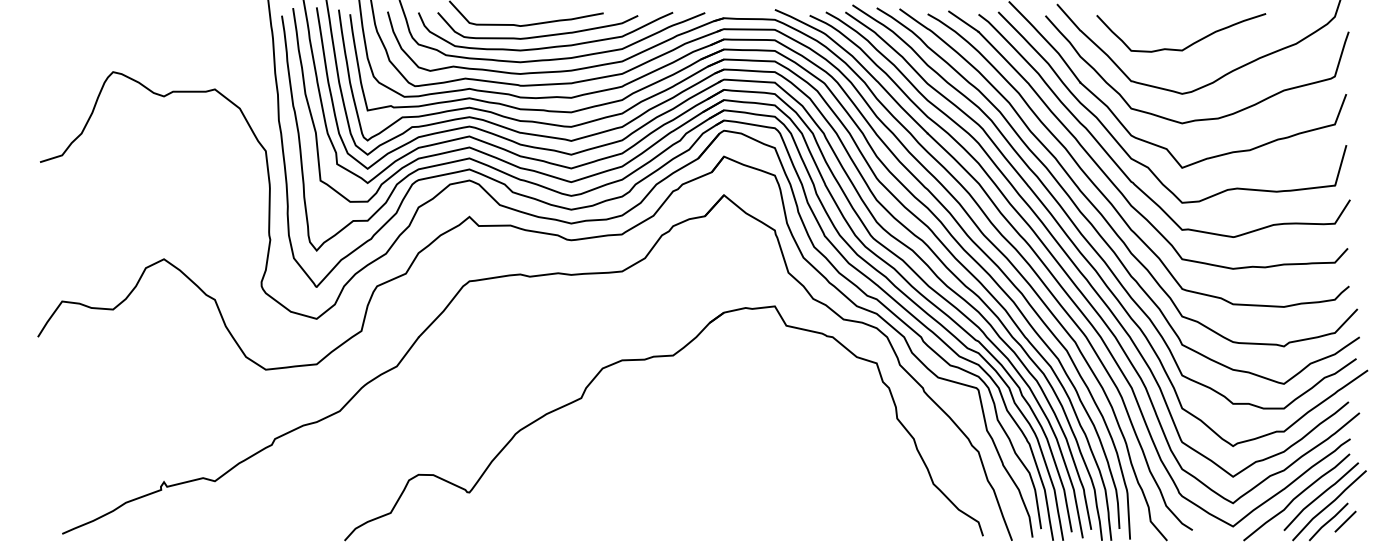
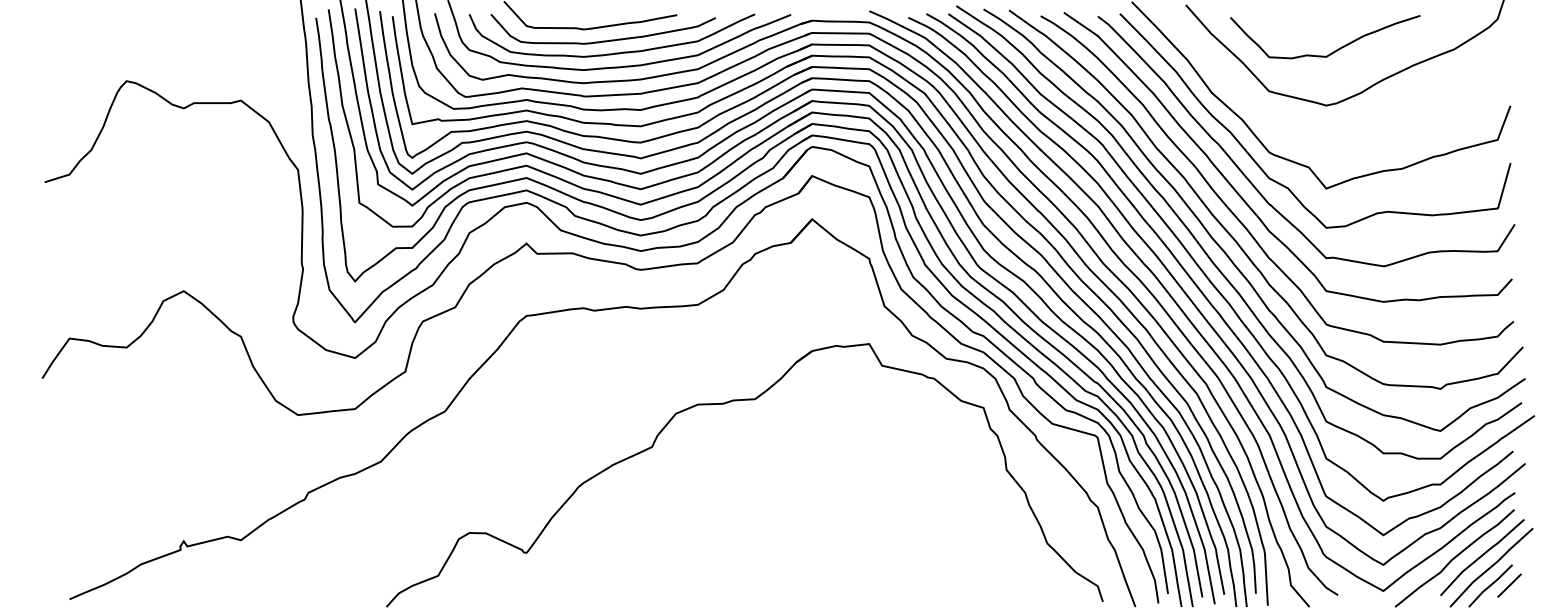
curve: (1203, 118) -> (1350, 133), removed

